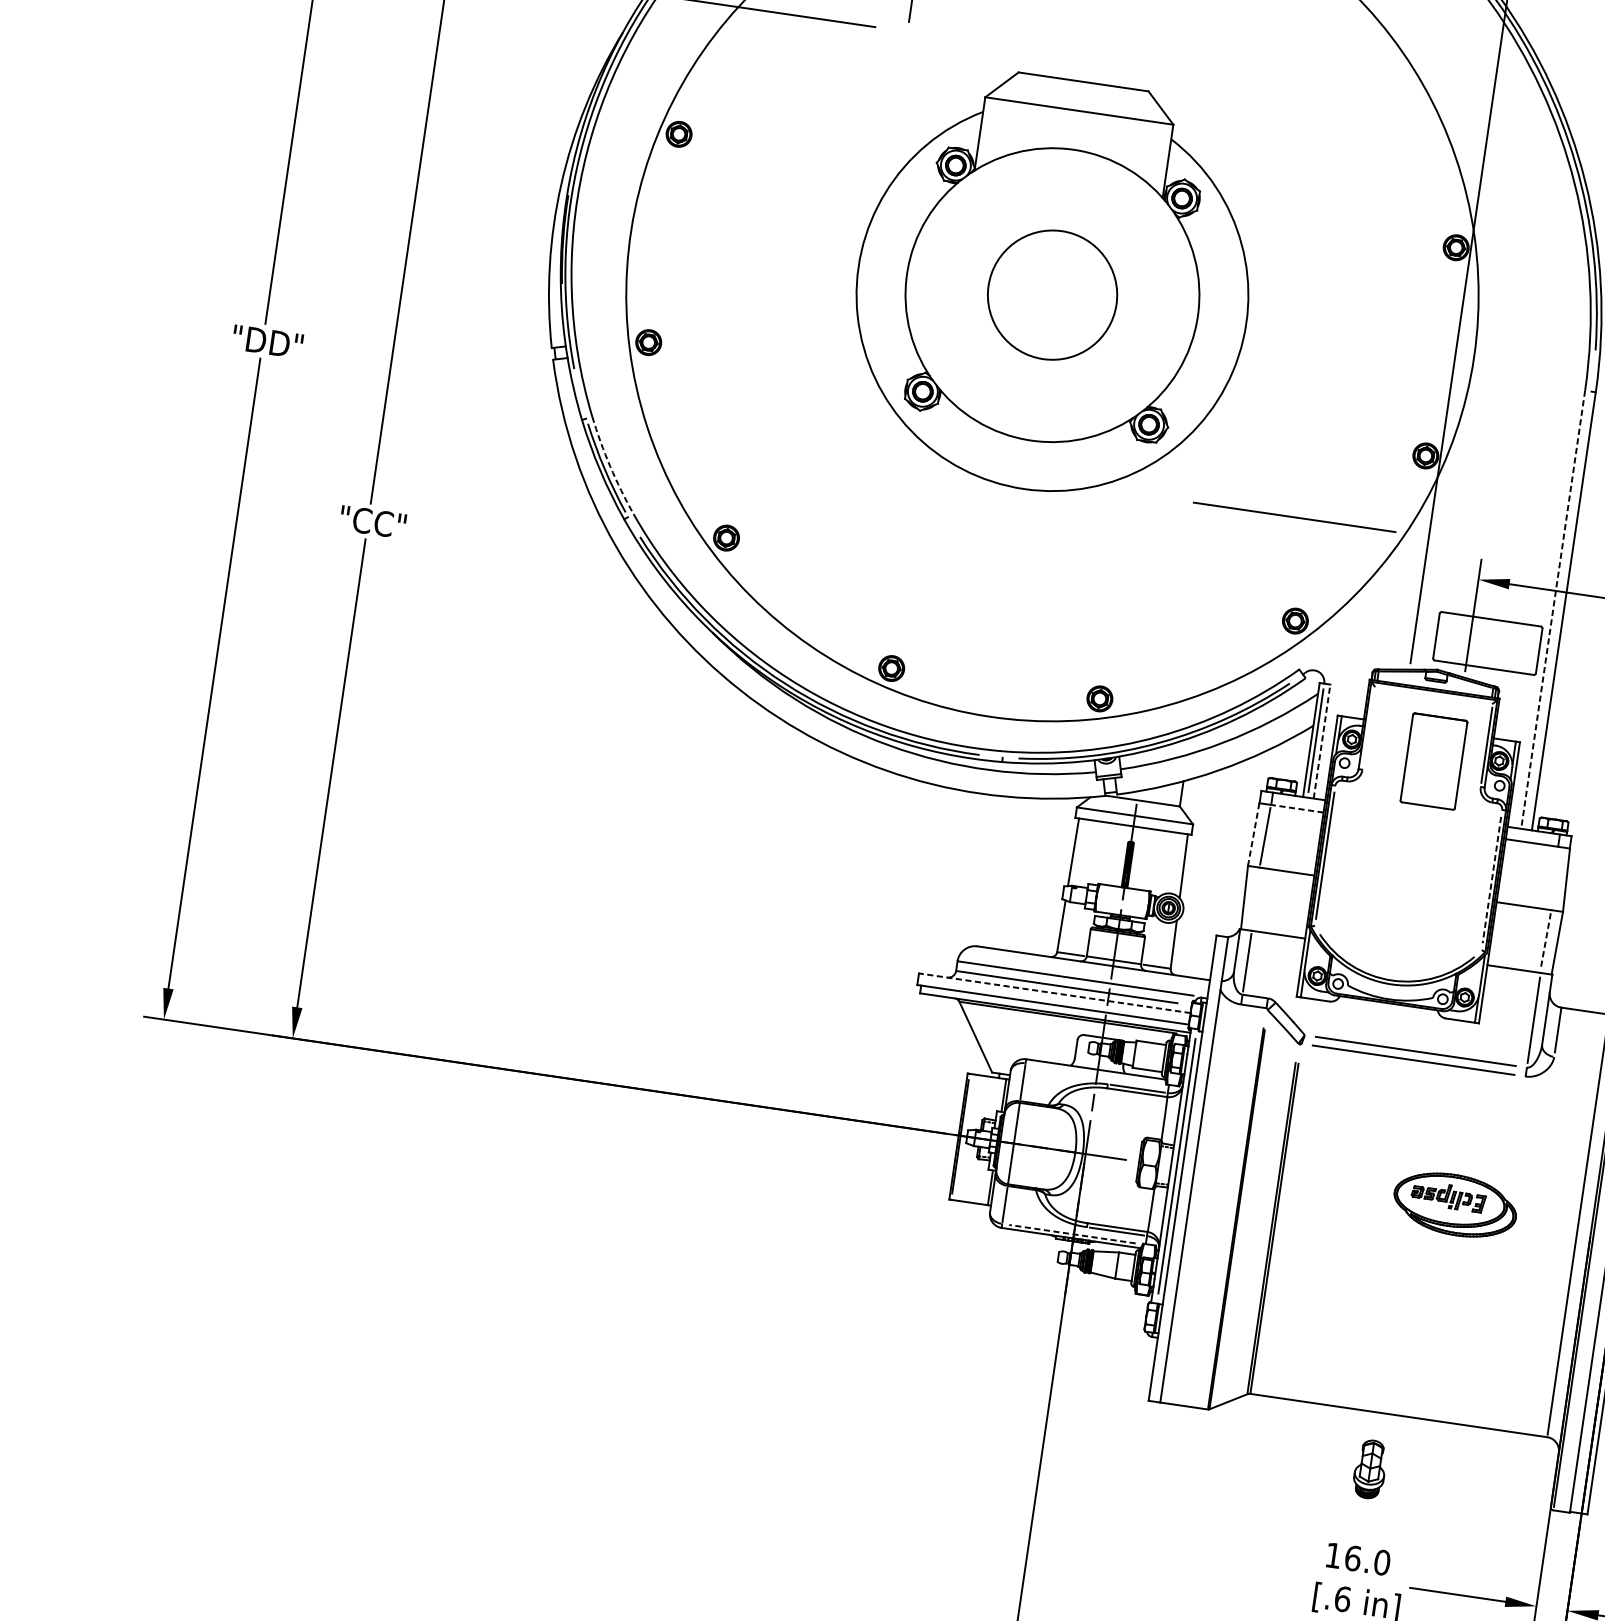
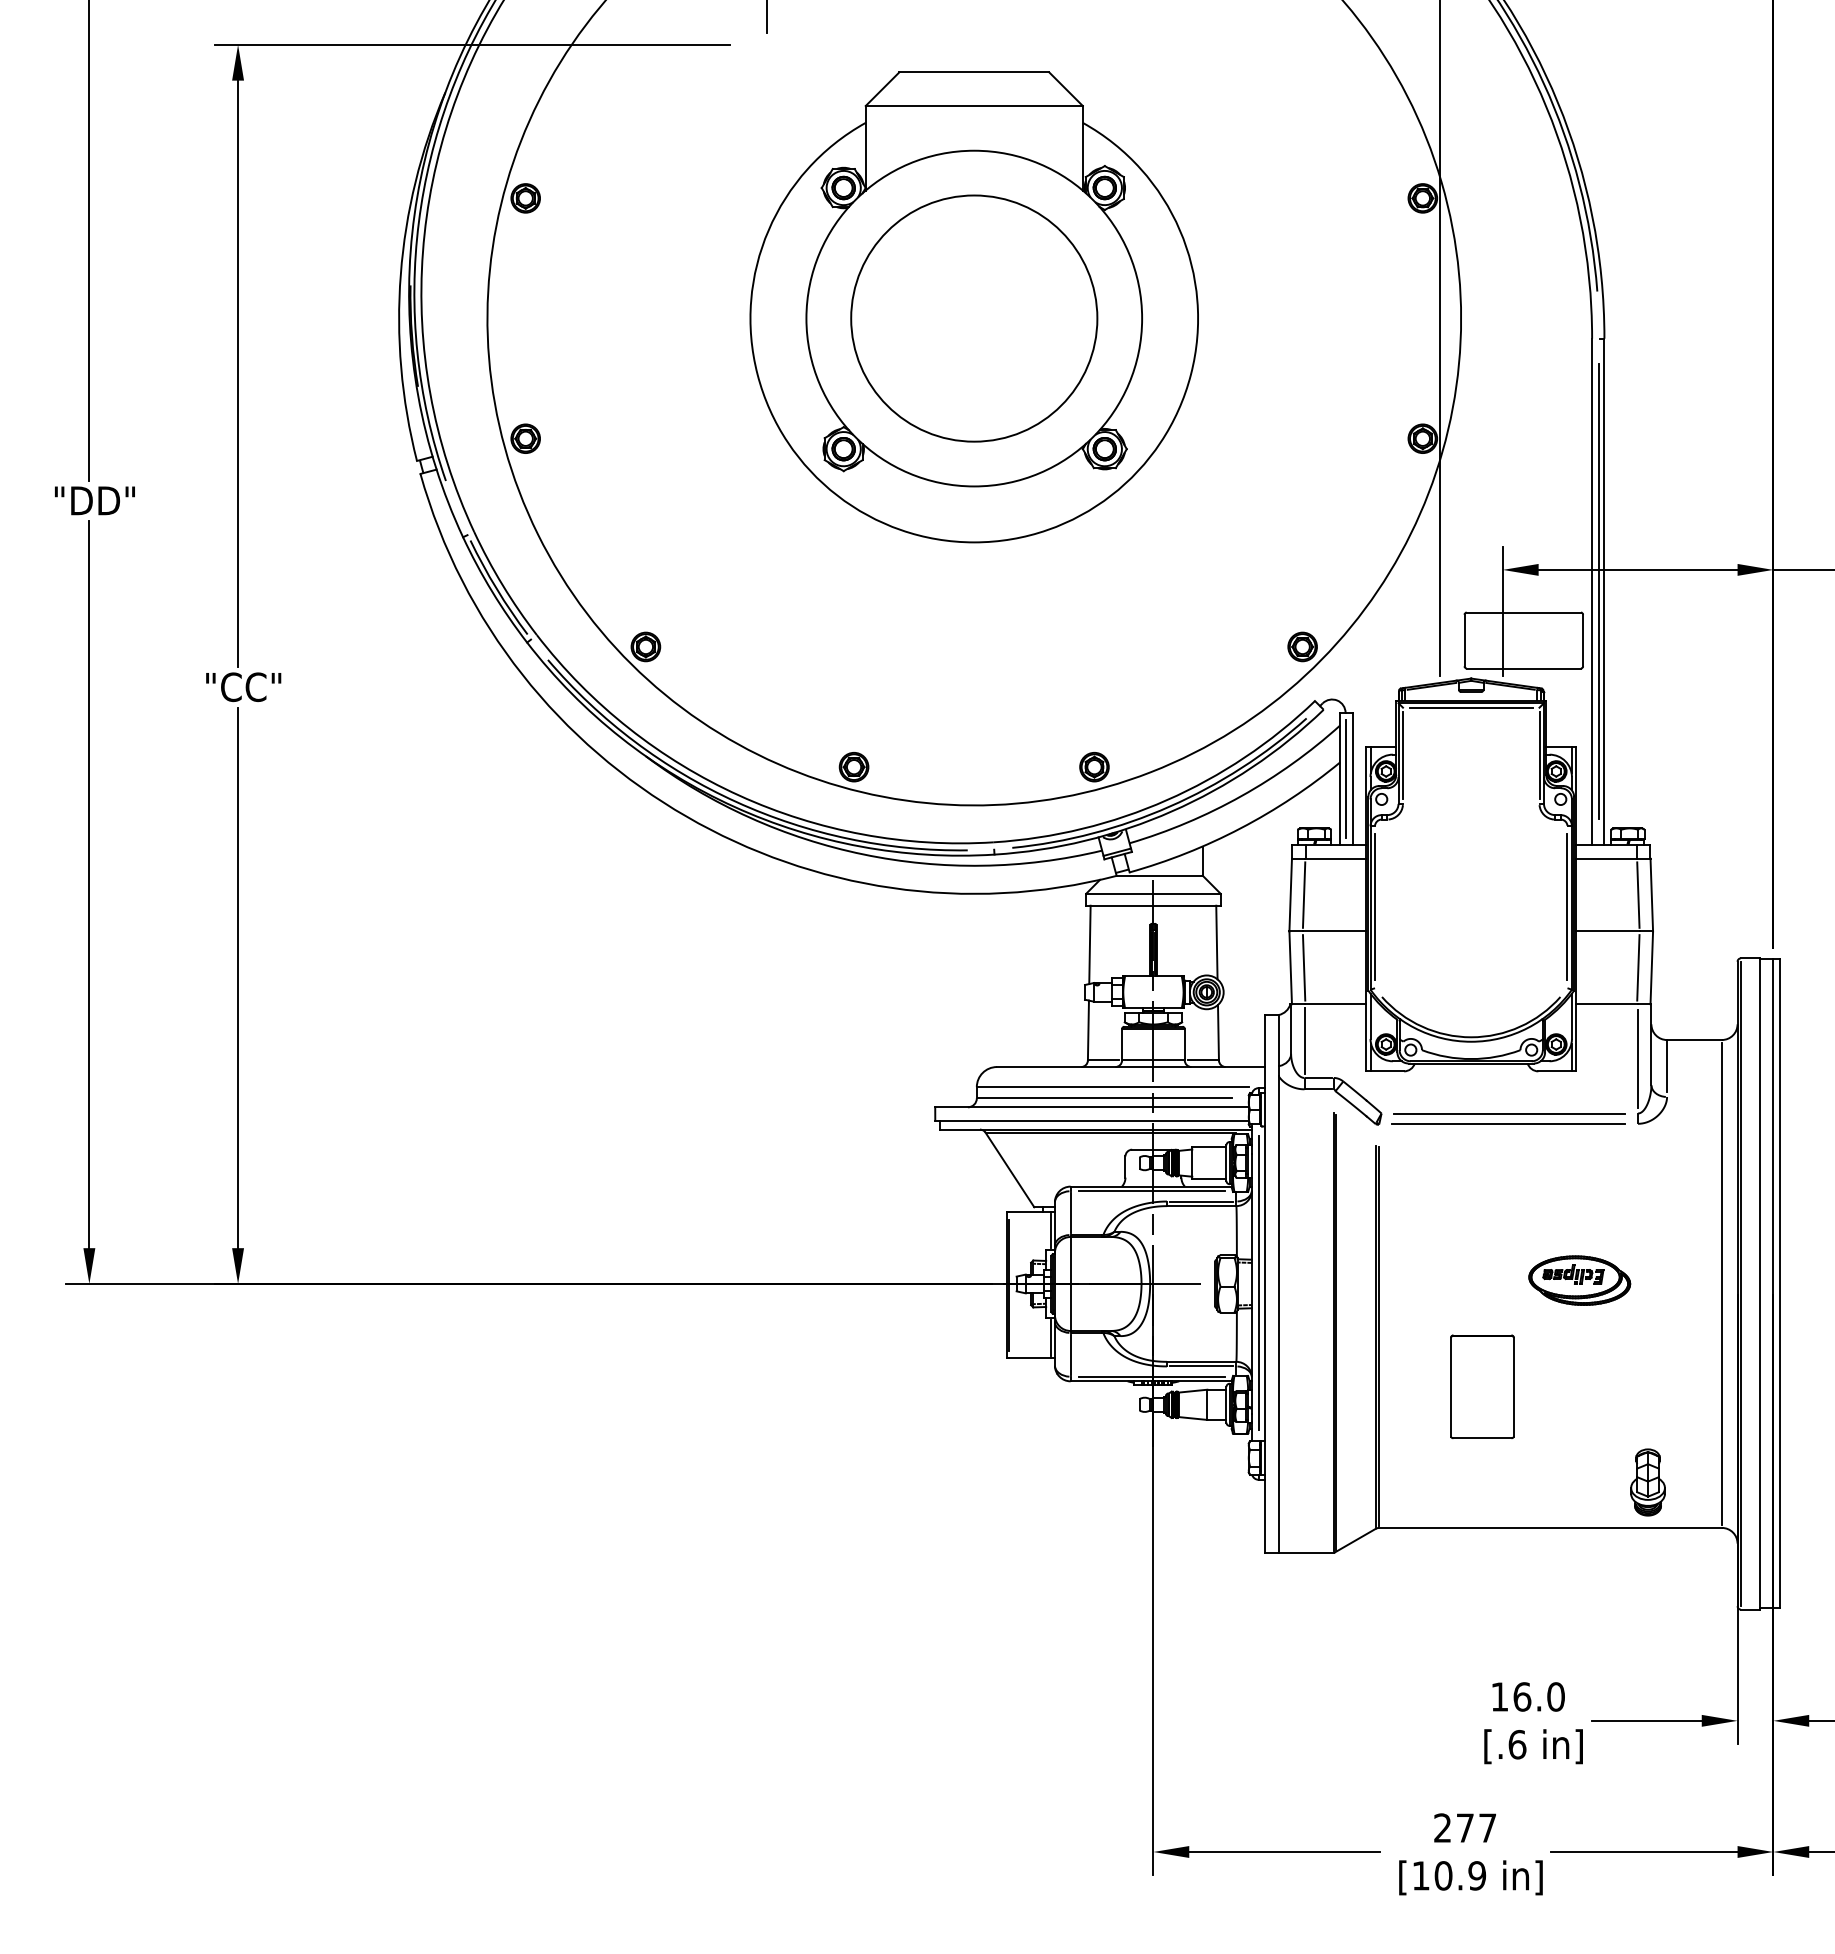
circle: (1052, 295) -> (974, 318), size x1.67
arc: (610, 466) -> (502, 585), dashed -> solid
line: (1294, 517) -> (1284, 529), removed
line: (1553, 609) -> (1592, 591), dashed -> solid
line: (1559, 610) -> (1599, 591), added
line: (1433, 694) -> (1470, 707), added
line: (1368, 727) -> (1402, 755), added
line: (1321, 741) -> (1352, 778), dashed -> solid
part: (1434, 761) -> (1482, 1386), moved
line: (1297, 808) -> (1335, 858), dashed -> solid
line: (1253, 834) -> (1290, 895), dashed -> solid
line: (1555, 877) -> (1638, 894), added
line: (1491, 880) -> (1567, 907), dashed -> solid
line: (1255, 898) -> (1303, 967), added
line: (1545, 941) -> (1638, 967), dashed -> solid
line: (1055, 993) -> (1092, 1107), dashed -> solid
line: (1095, 1073) -> (1151, 1191), added
part: (1455, 1204) -> (1579, 1280), size x0.71
line: (1072, 1233) -> (1151, 1376), dashed -> solid
part: (1369, 1469) -> (1647, 1482), moved

